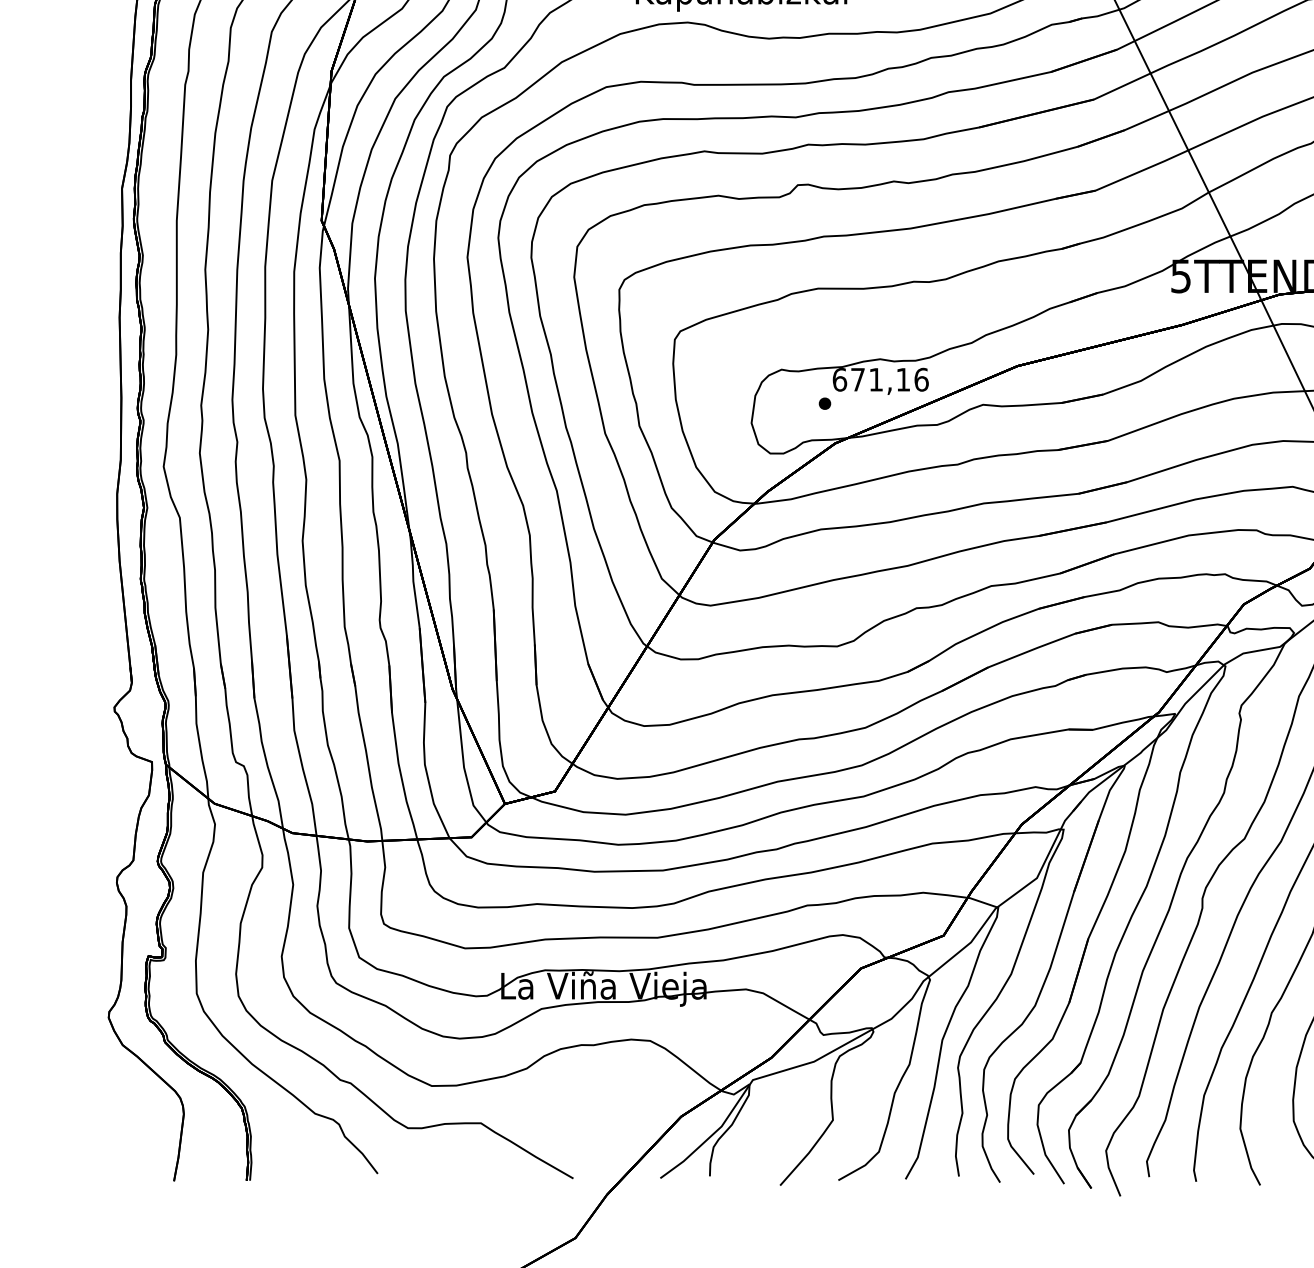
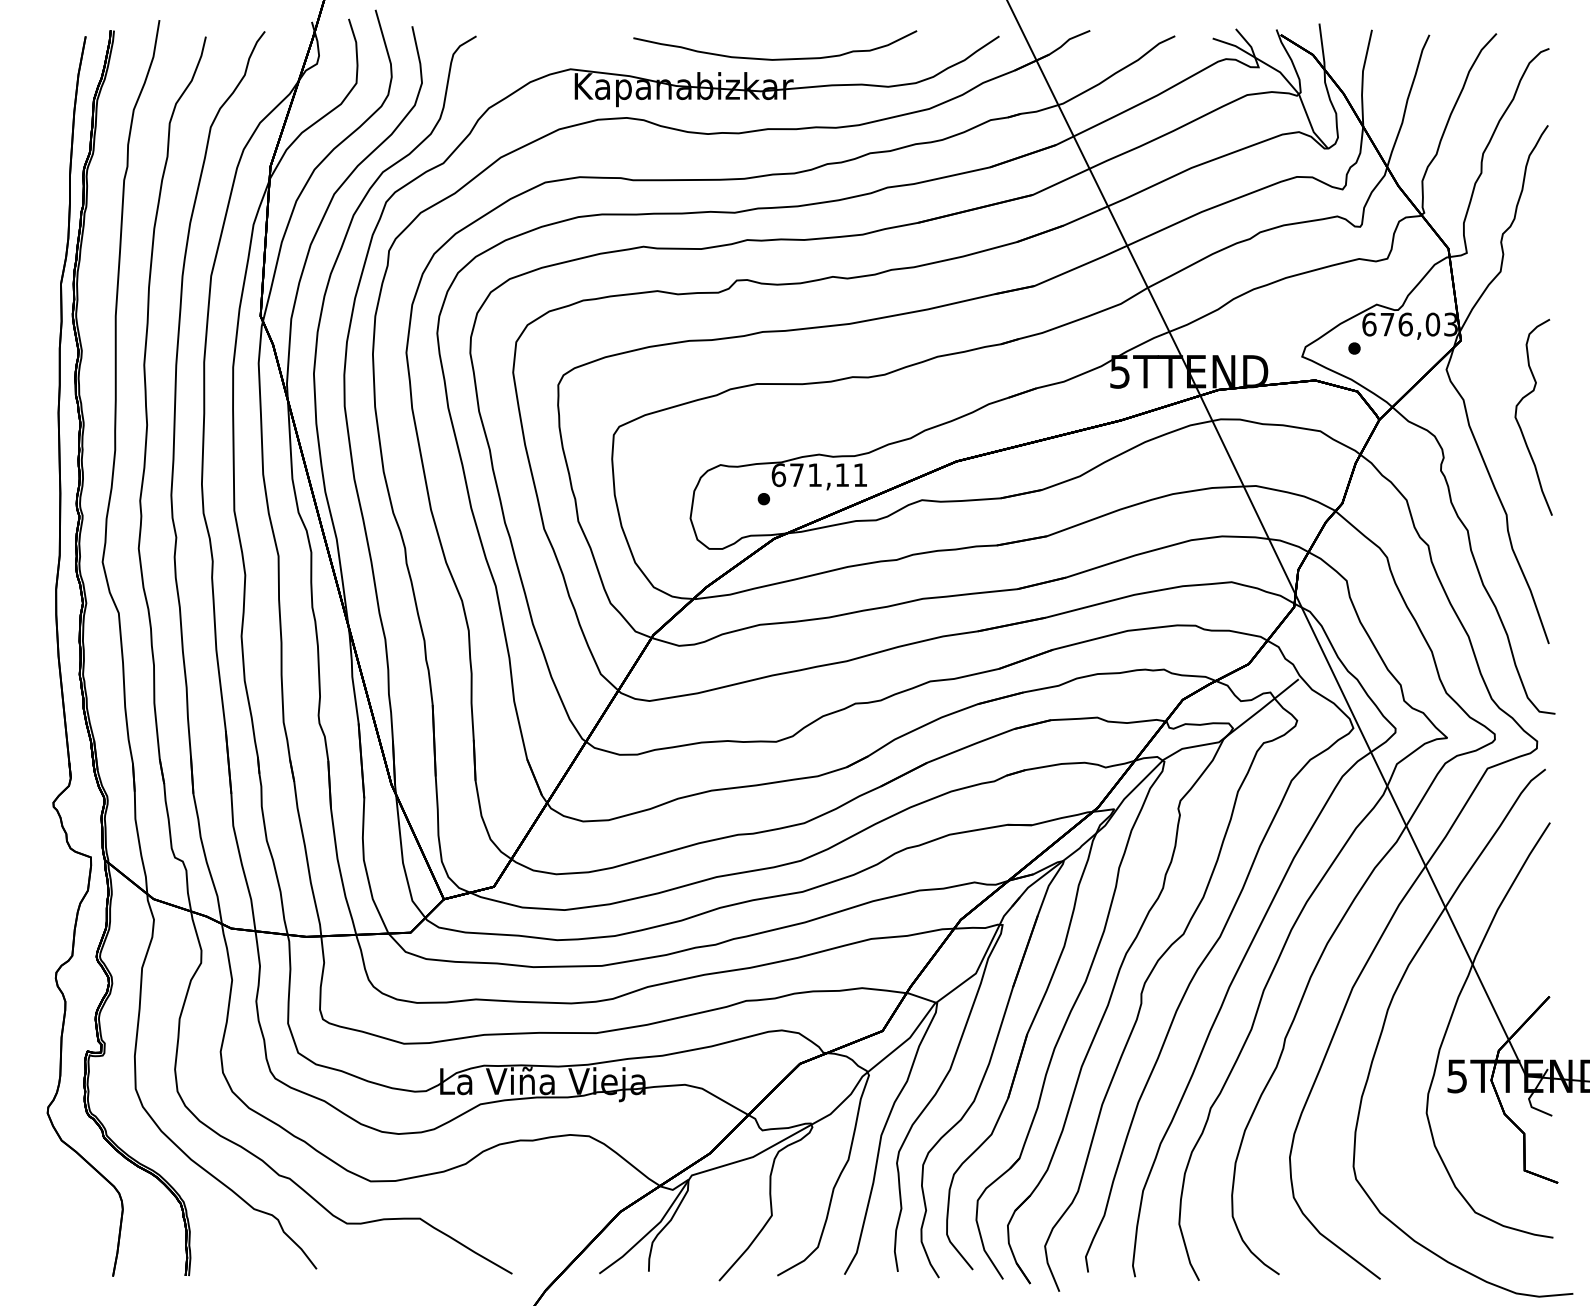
text: (921, 380) -> (860, 475), 671,16 -> 671,11

